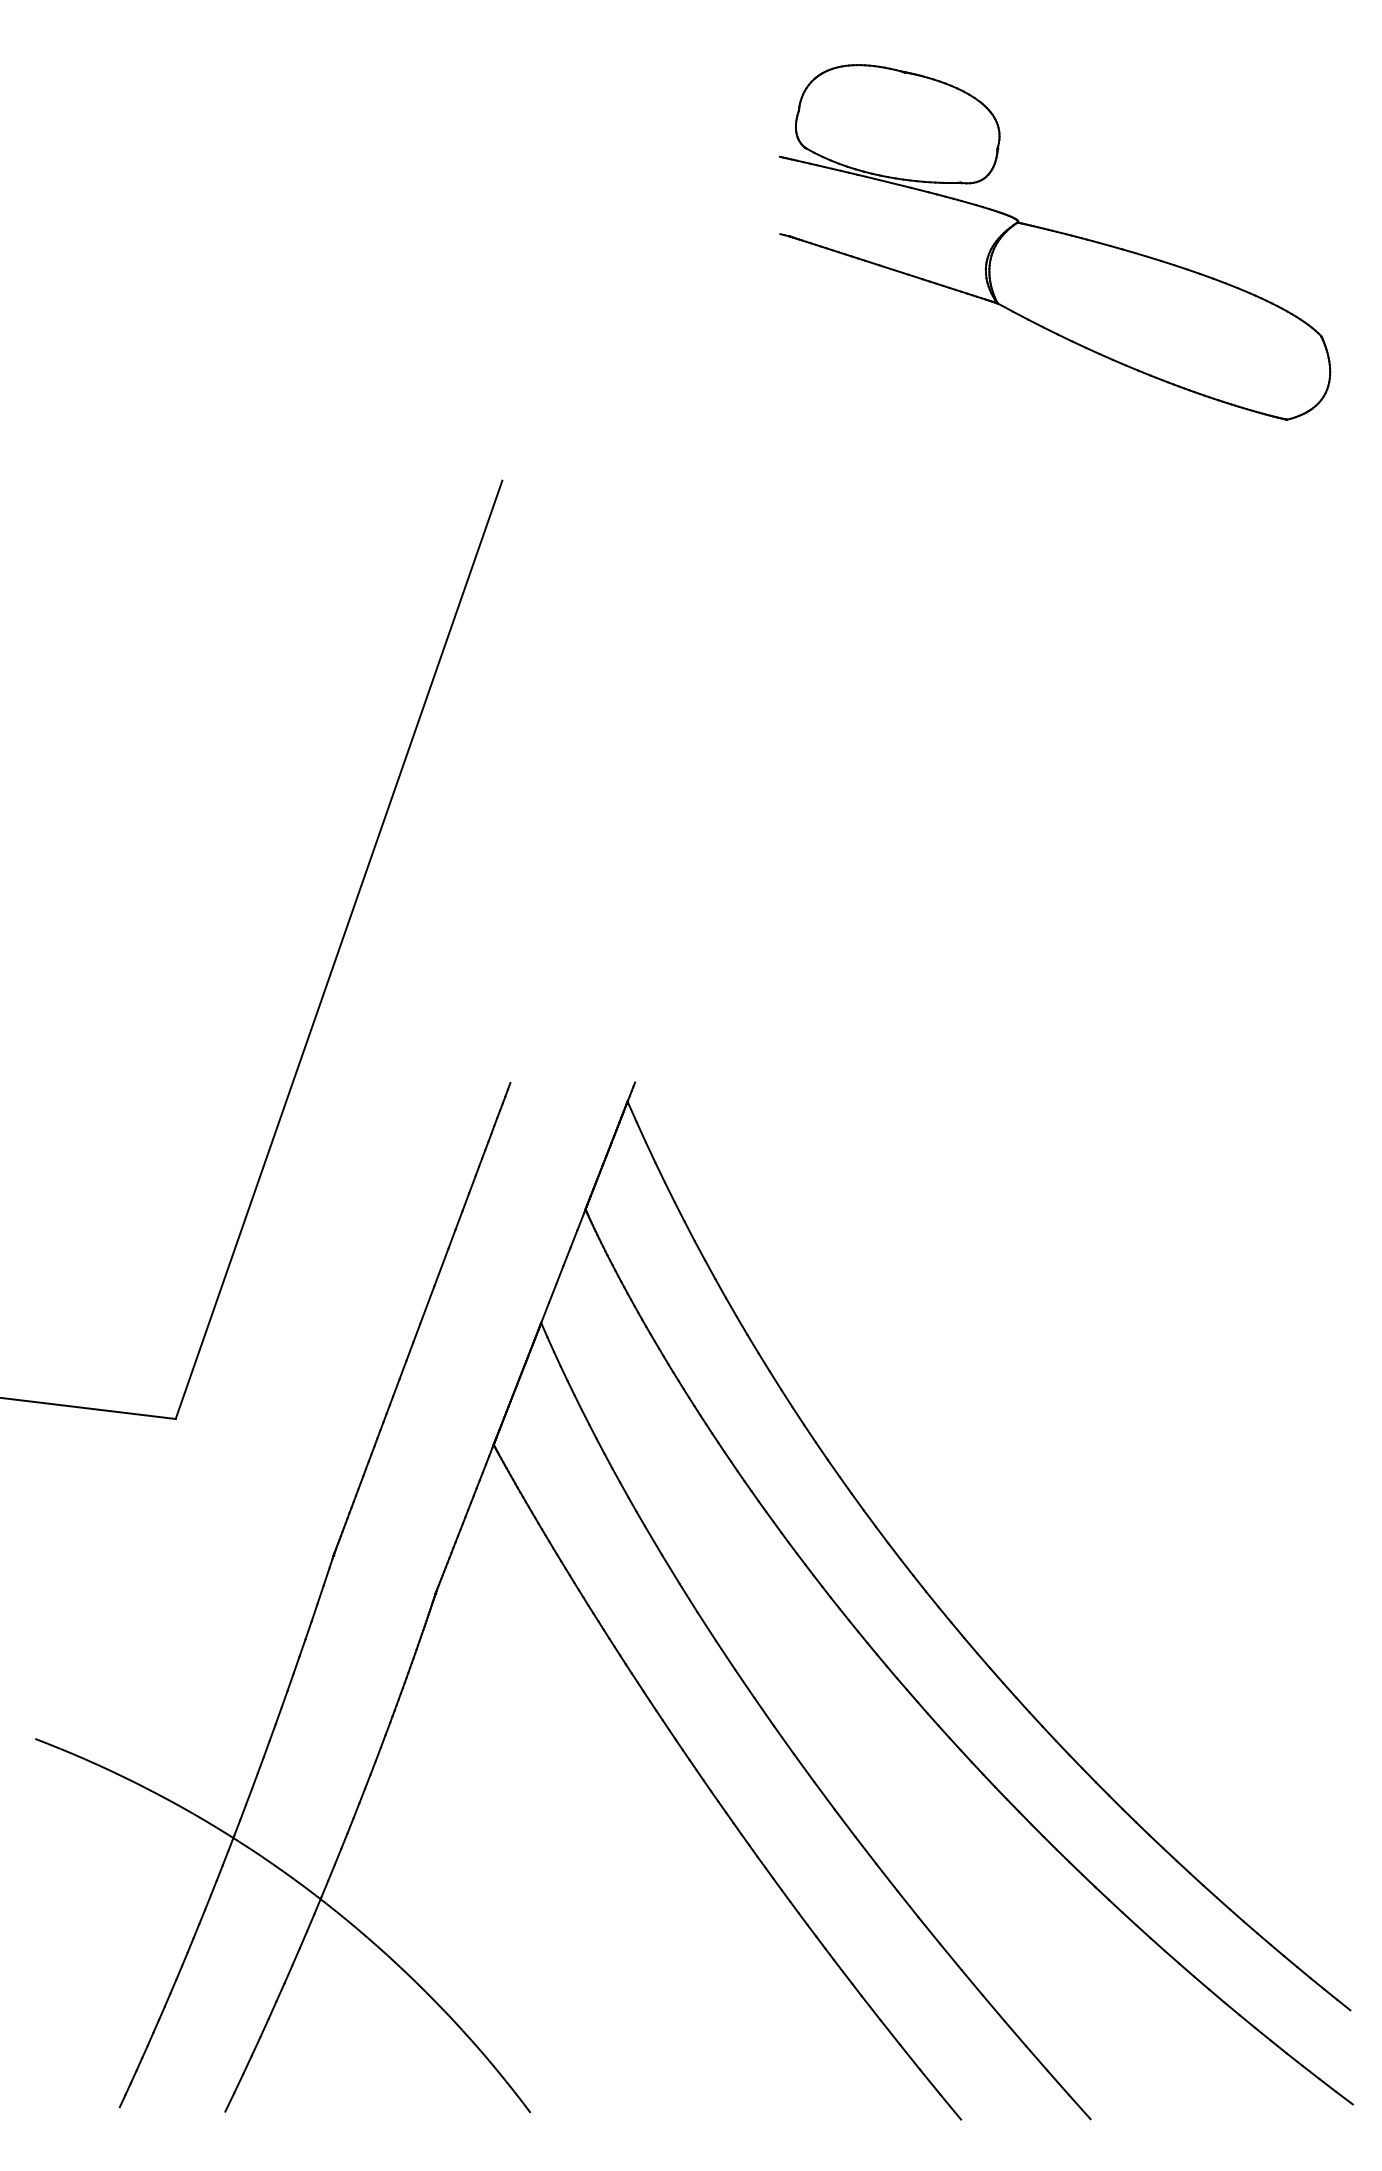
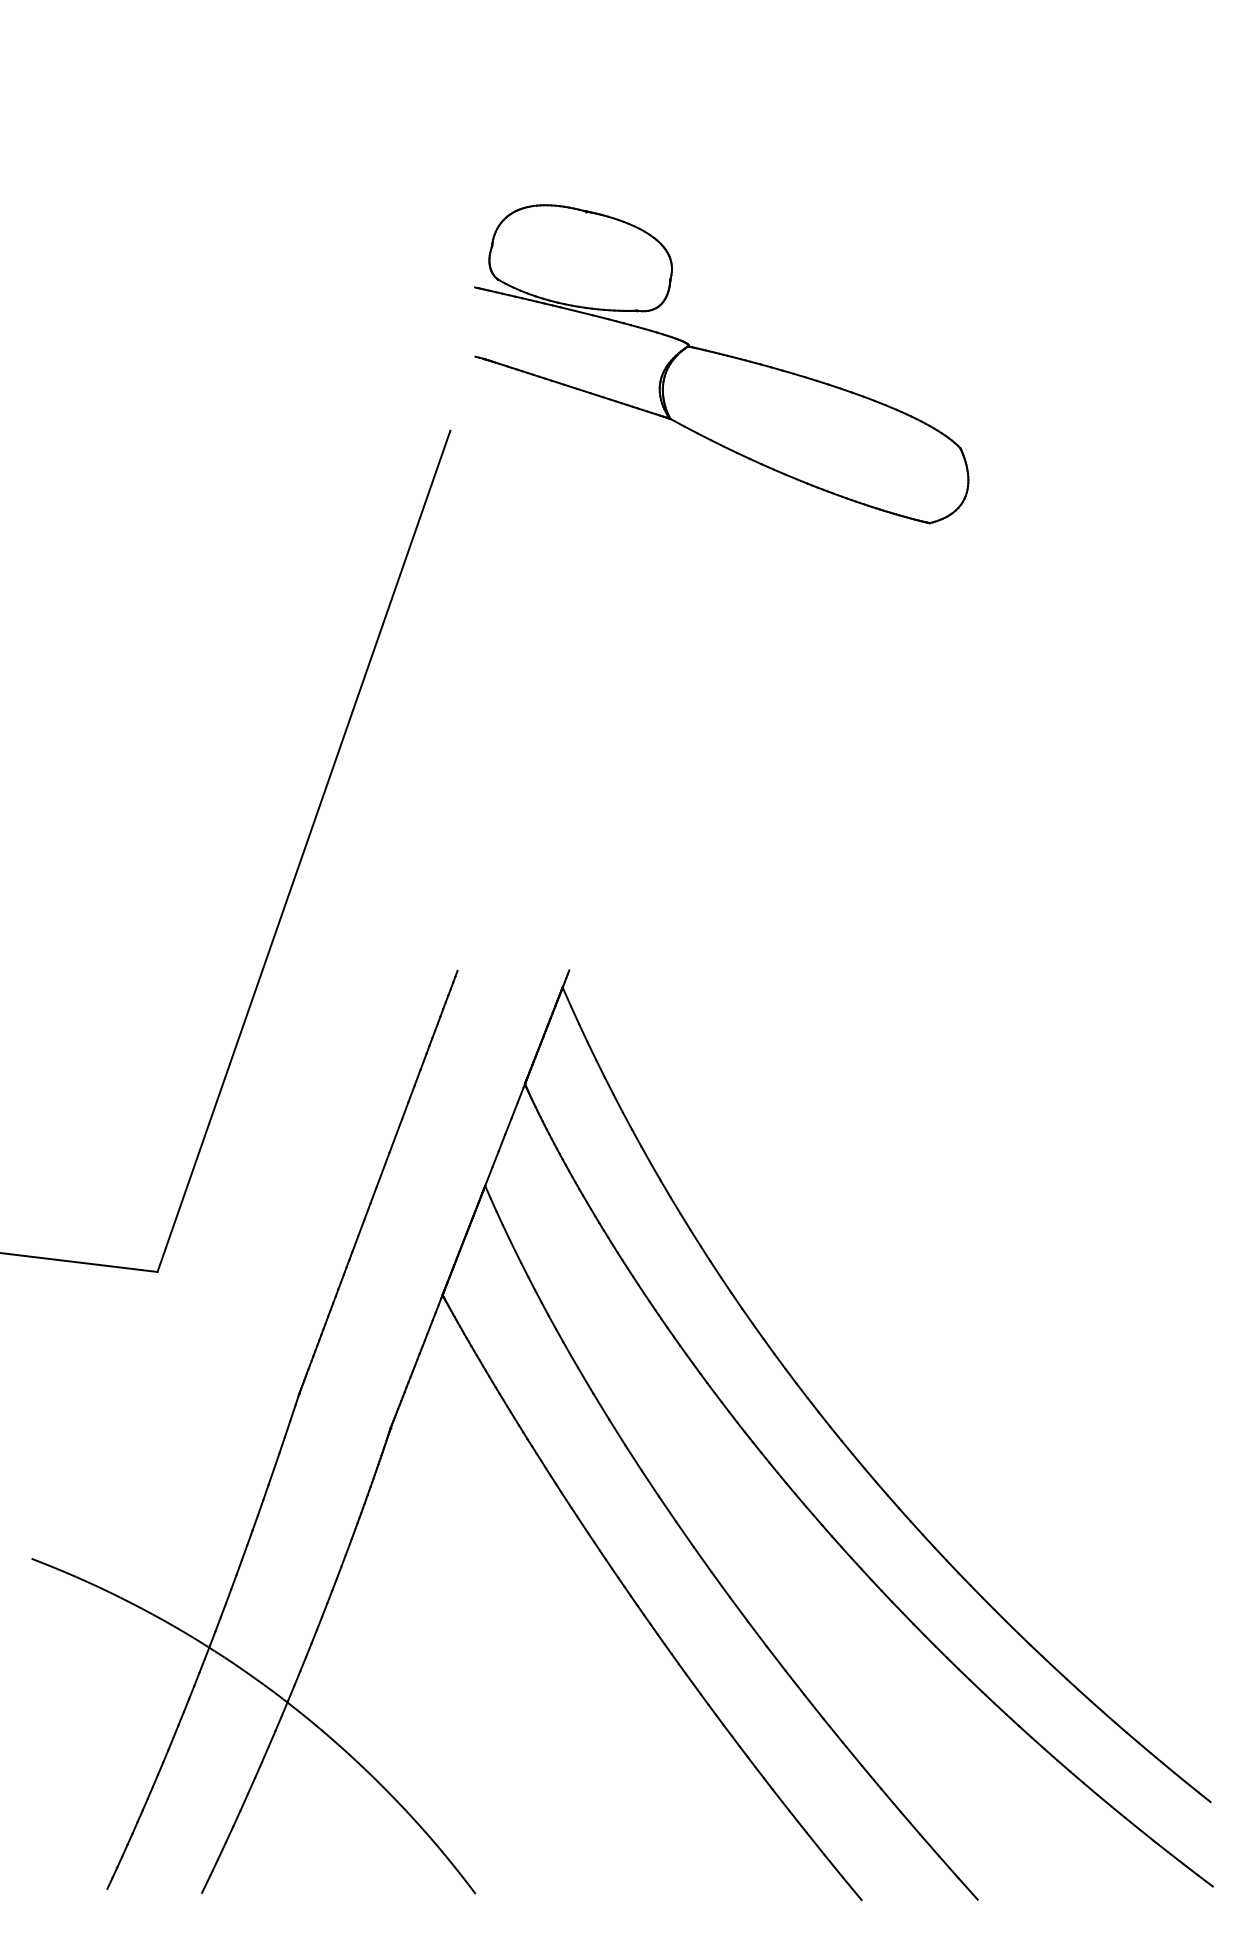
part: (1054, 242) -> (721, 364), moved

